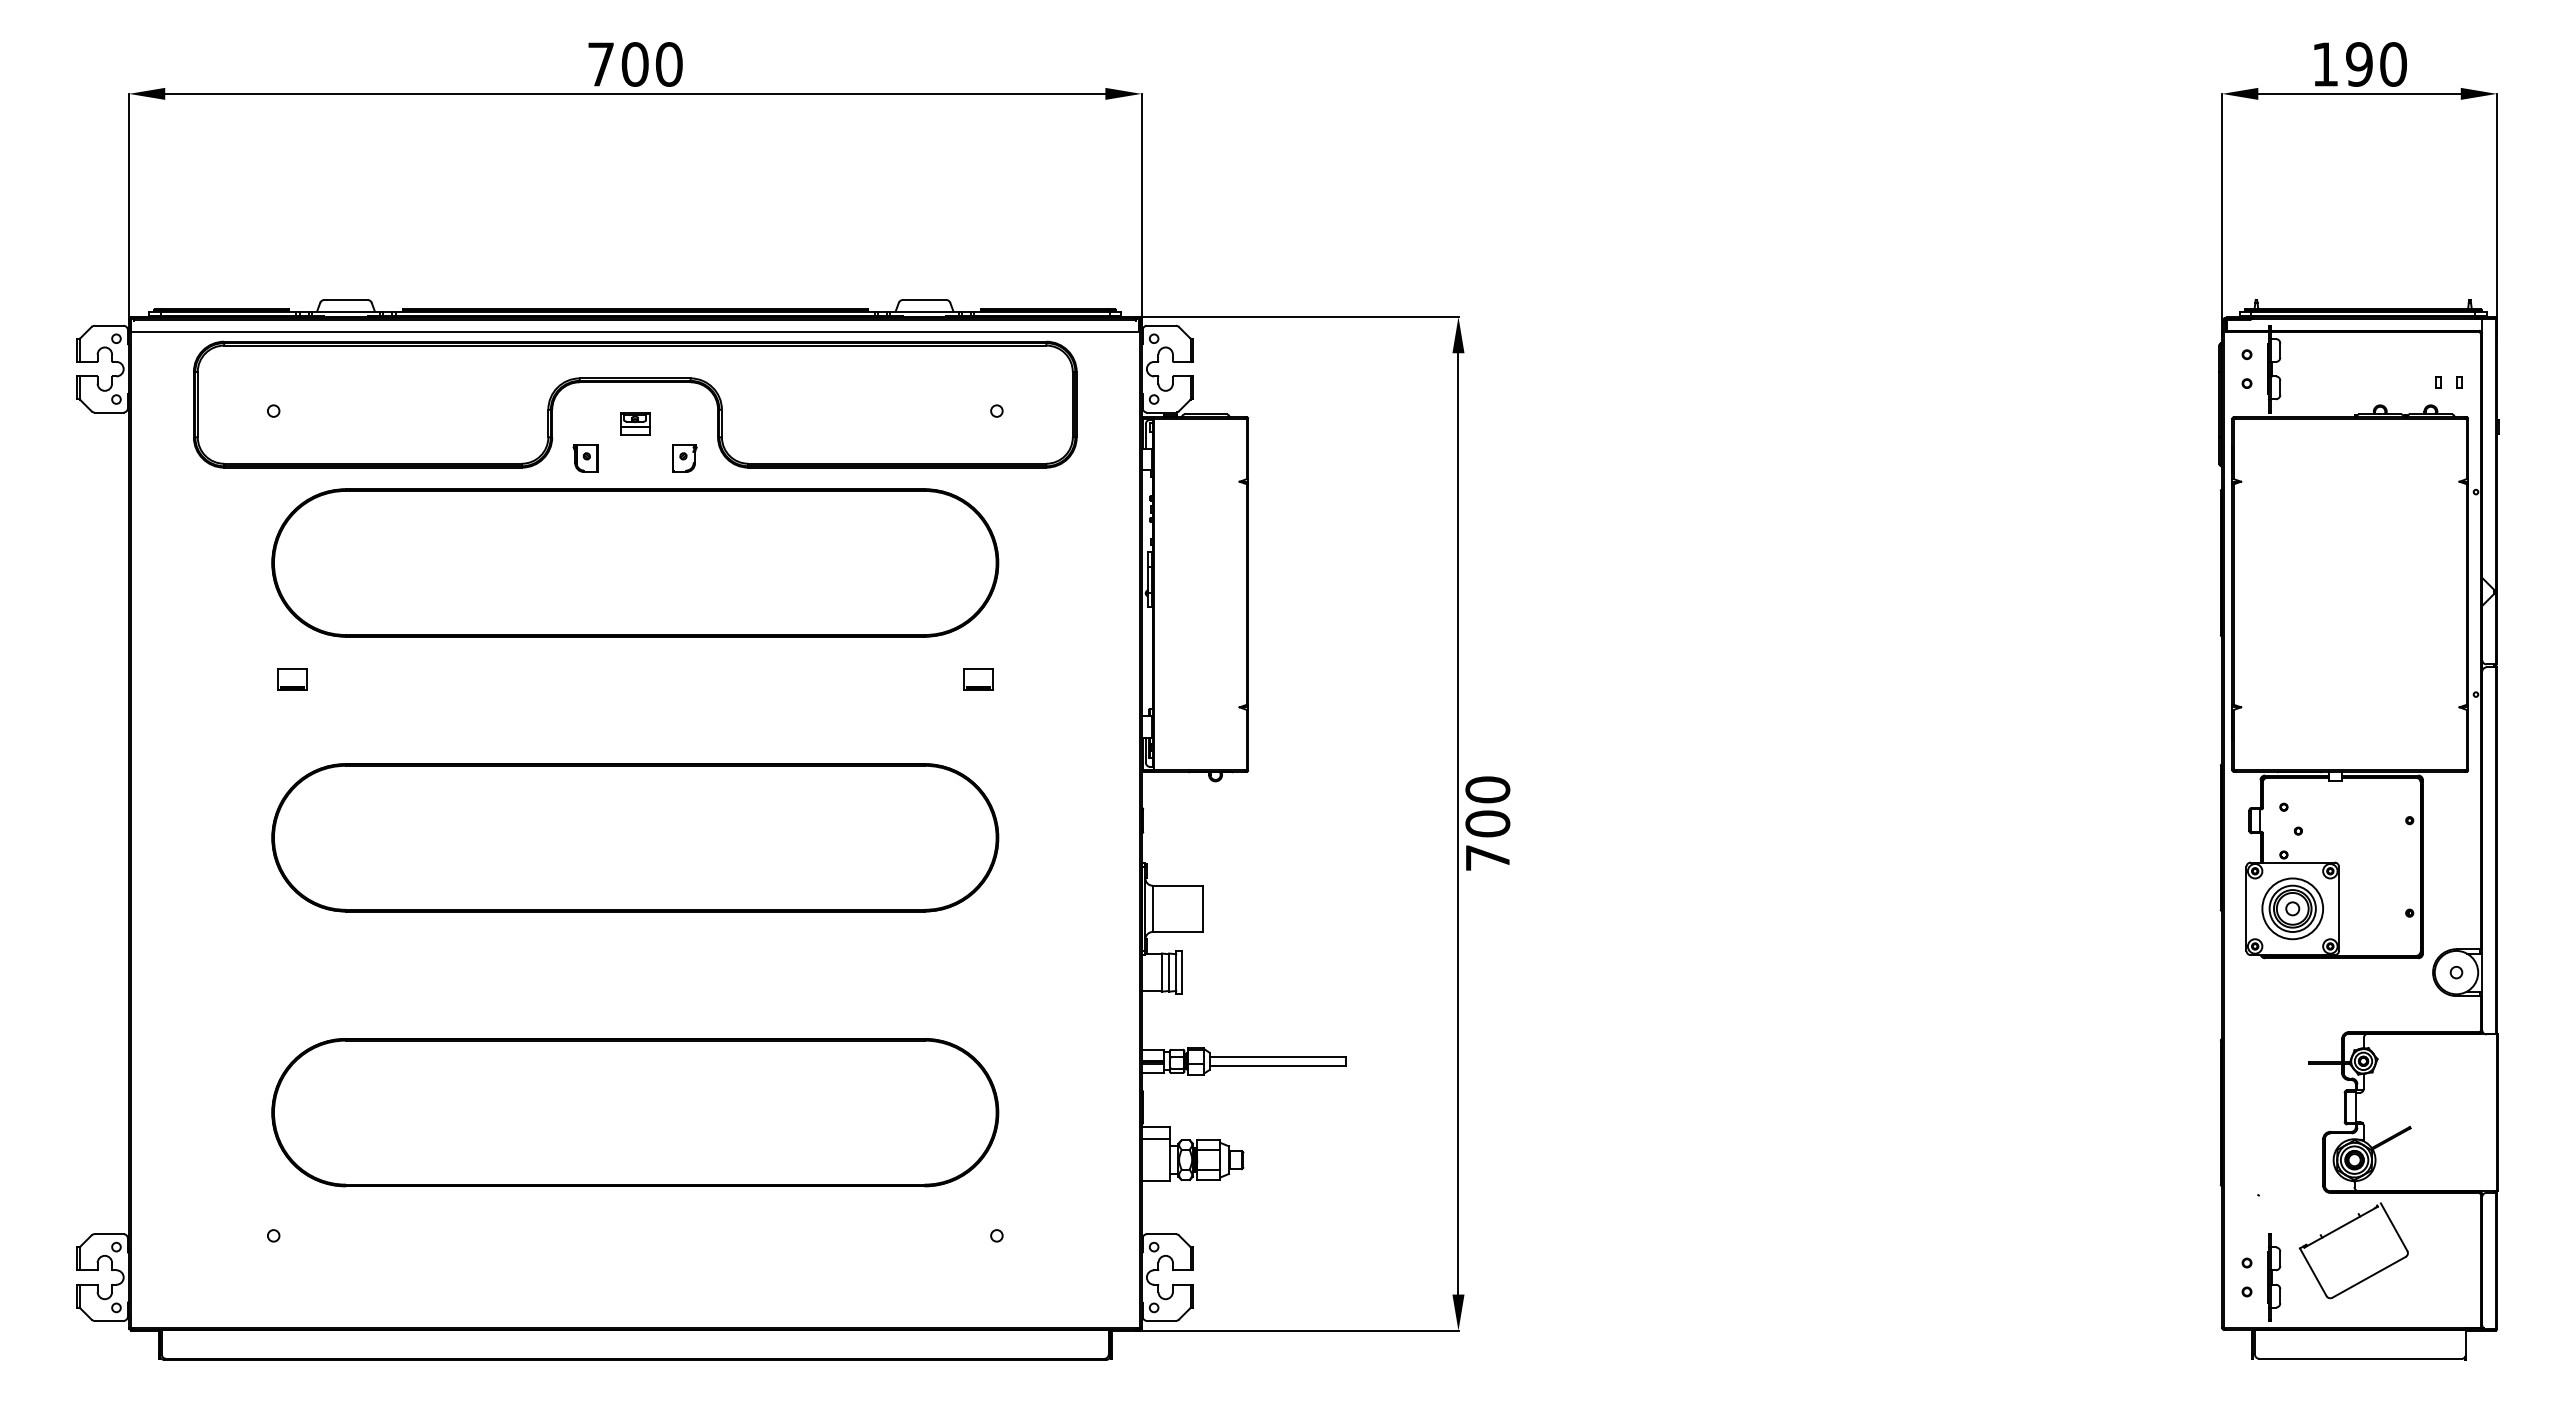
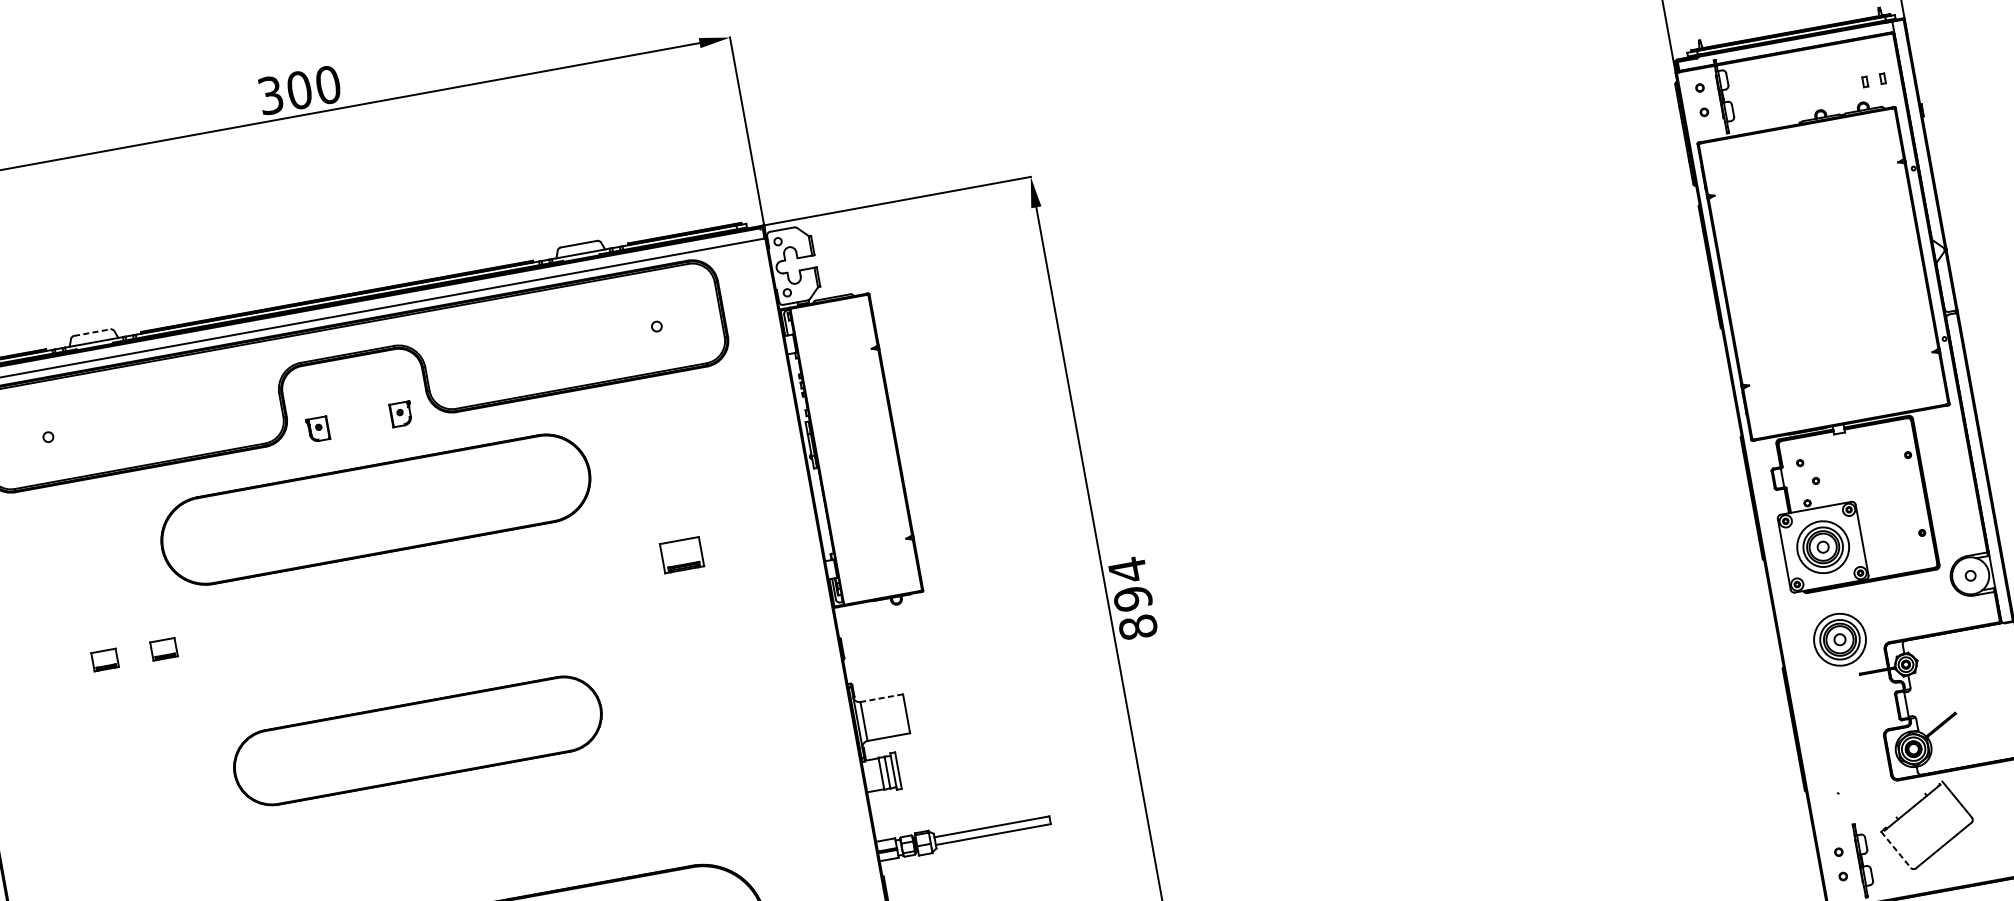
text: (600, 64) -> (270, 95), 700 -> 300
line: (346, 300) -> (92, 332), solid -> dashed
part: (635, 423) -> (354, 392), removed
part: (635, 562) -> (375, 509), size x0.7
part: (362, 679) -> (164, 649), added
part: (978, 679) -> (682, 555), size x1.6
text: (1487, 823) -> (1132, 598), 700 -> 894
part: (635, 837) -> (417, 740), size x0.6
line: (1177, 885) -> (881, 698), solid -> dashed
part: (2292, 1018) -> (1839, 639), added
line: (2313, 1272) -> (1896, 849), solid -> dashed

